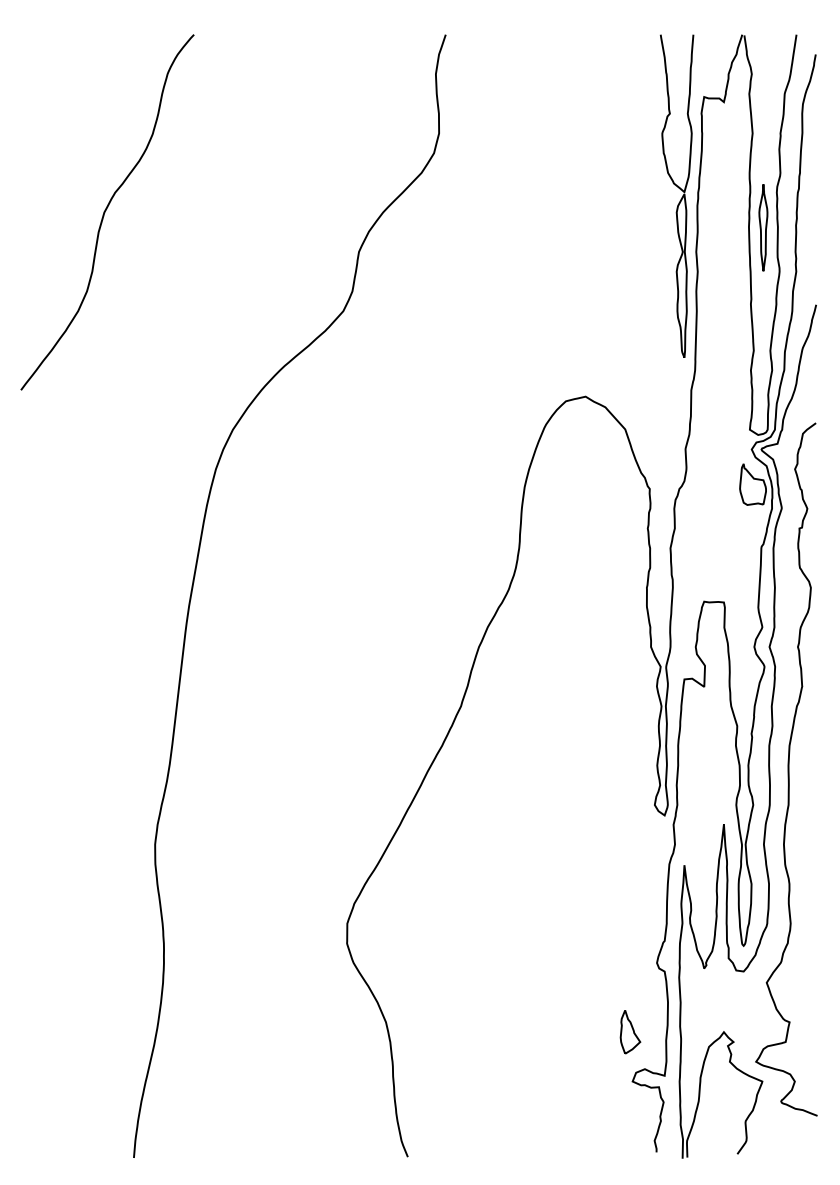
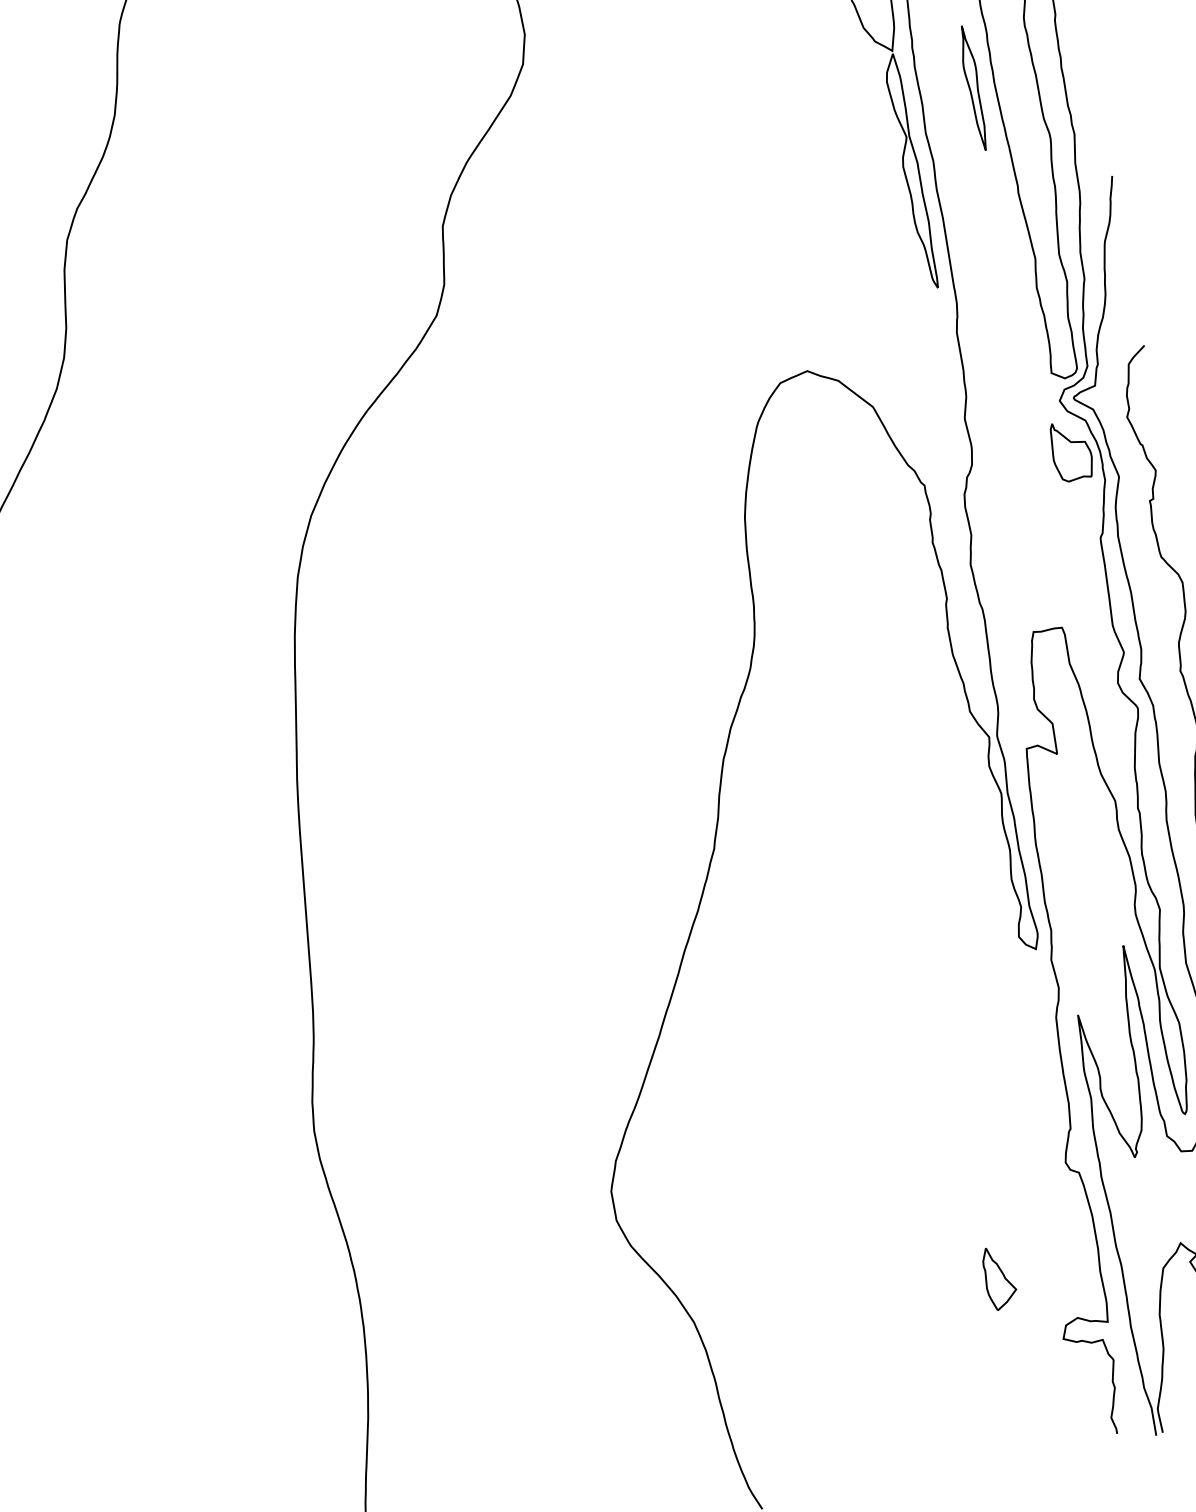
part: (763, 227) -> (973, 87), moved
part: (630, 1032) -> (999, 1278), moved

